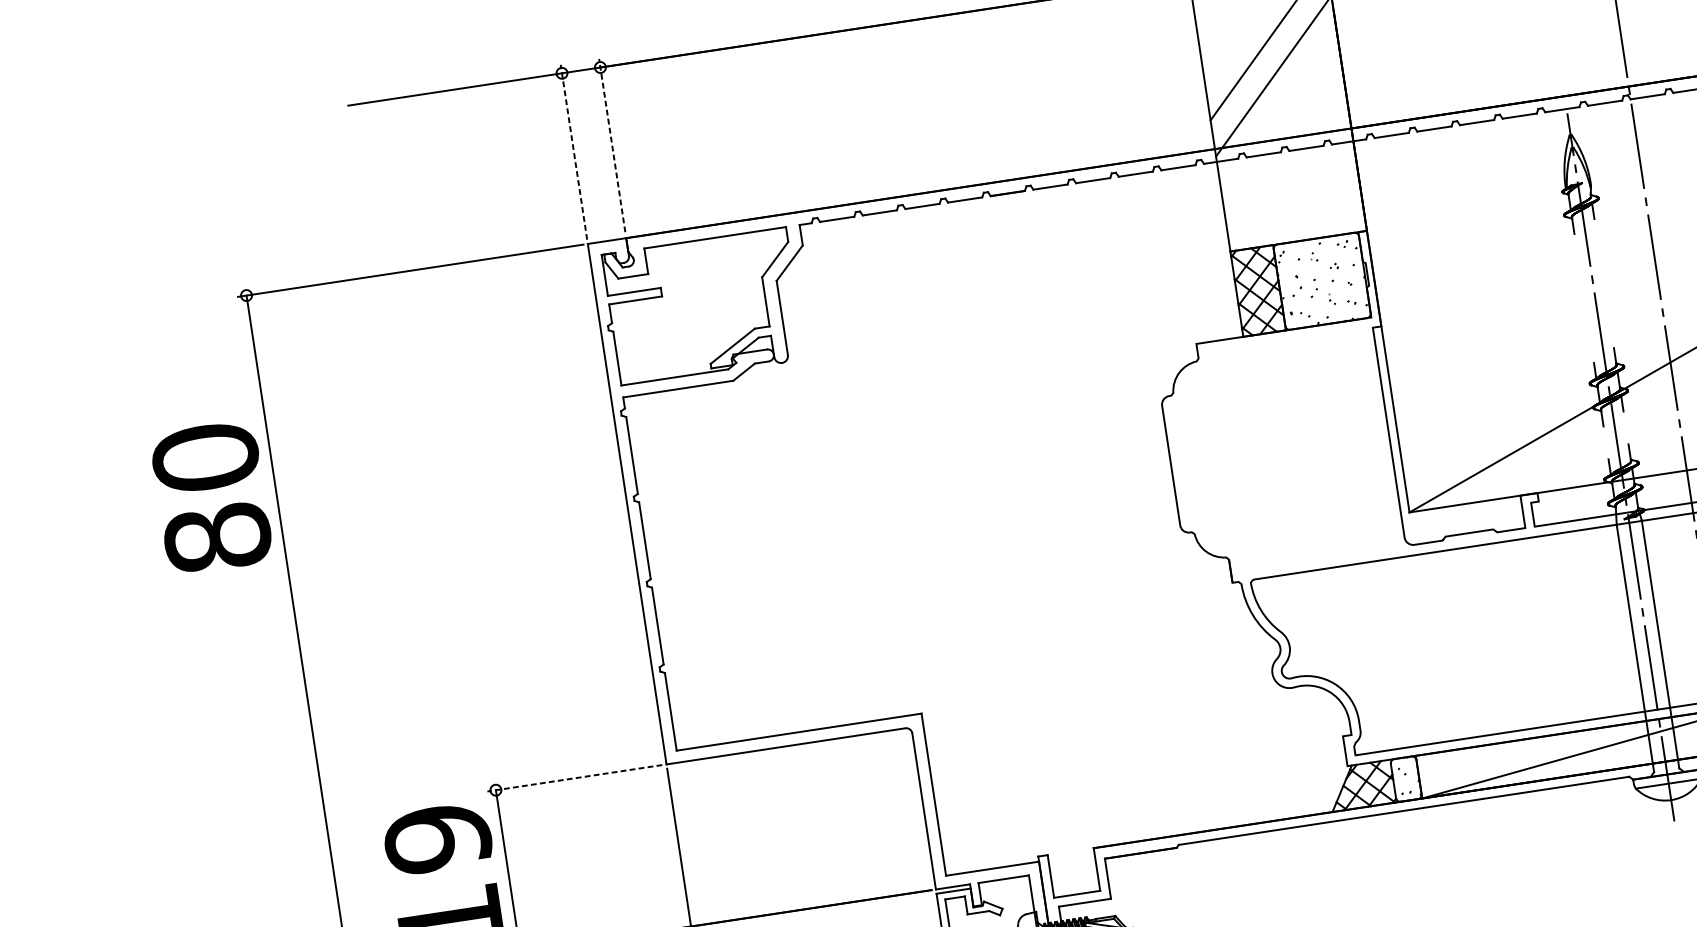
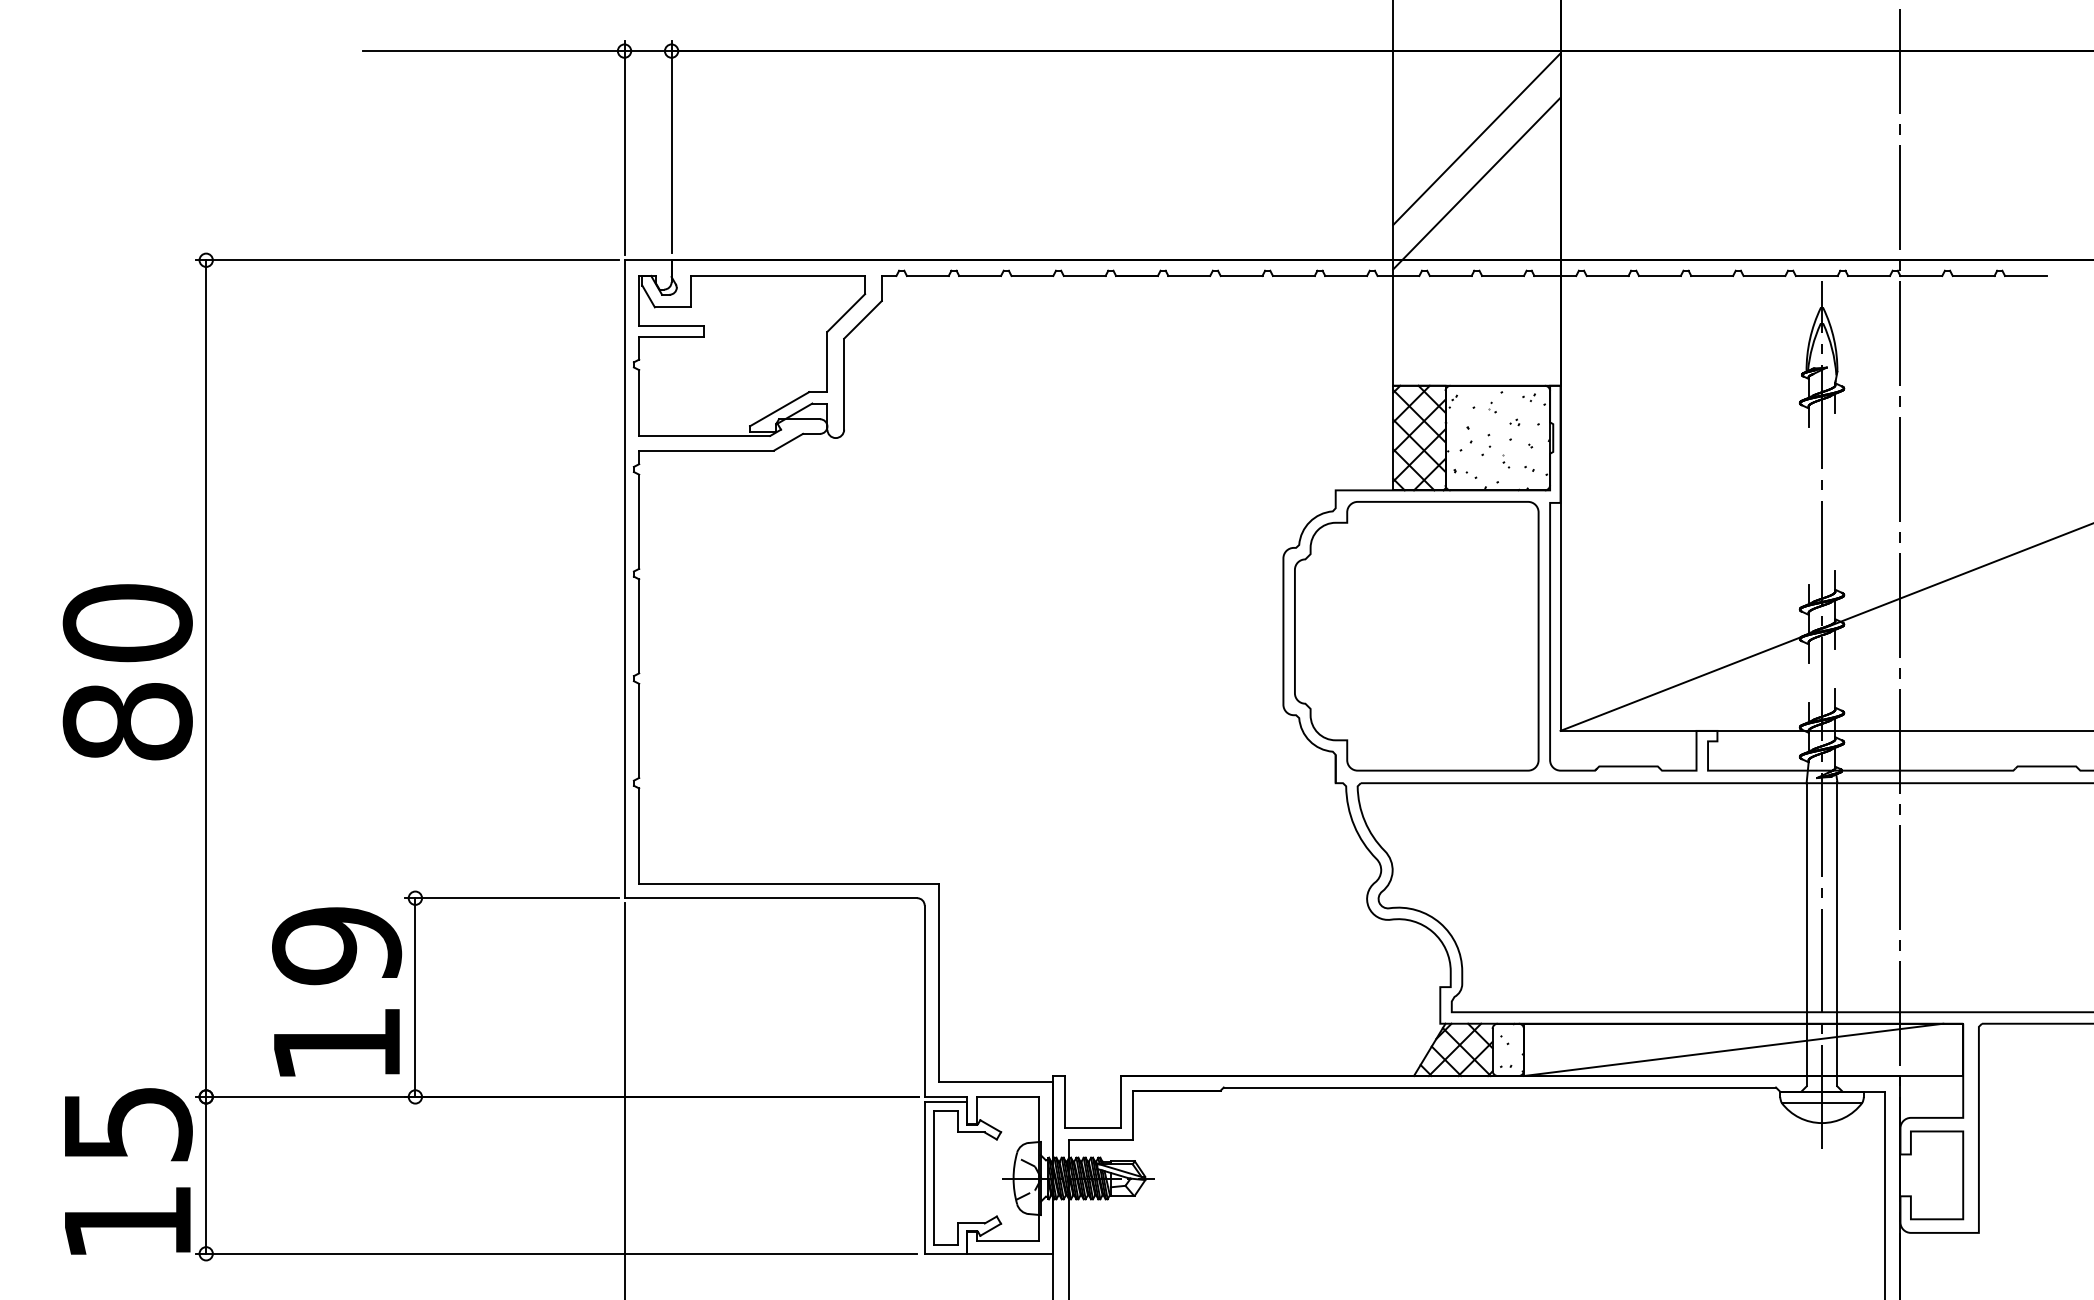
line: (612, 145) -> (671, 146), dashed -> solid
line: (573, 151) -> (624, 147), dashed -> solid
part: (1280, 453) -> (1416, 636), added
text: (211, 498) -> (127, 672), moved
line: (574, 778) -> (511, 898), dashed -> solid

